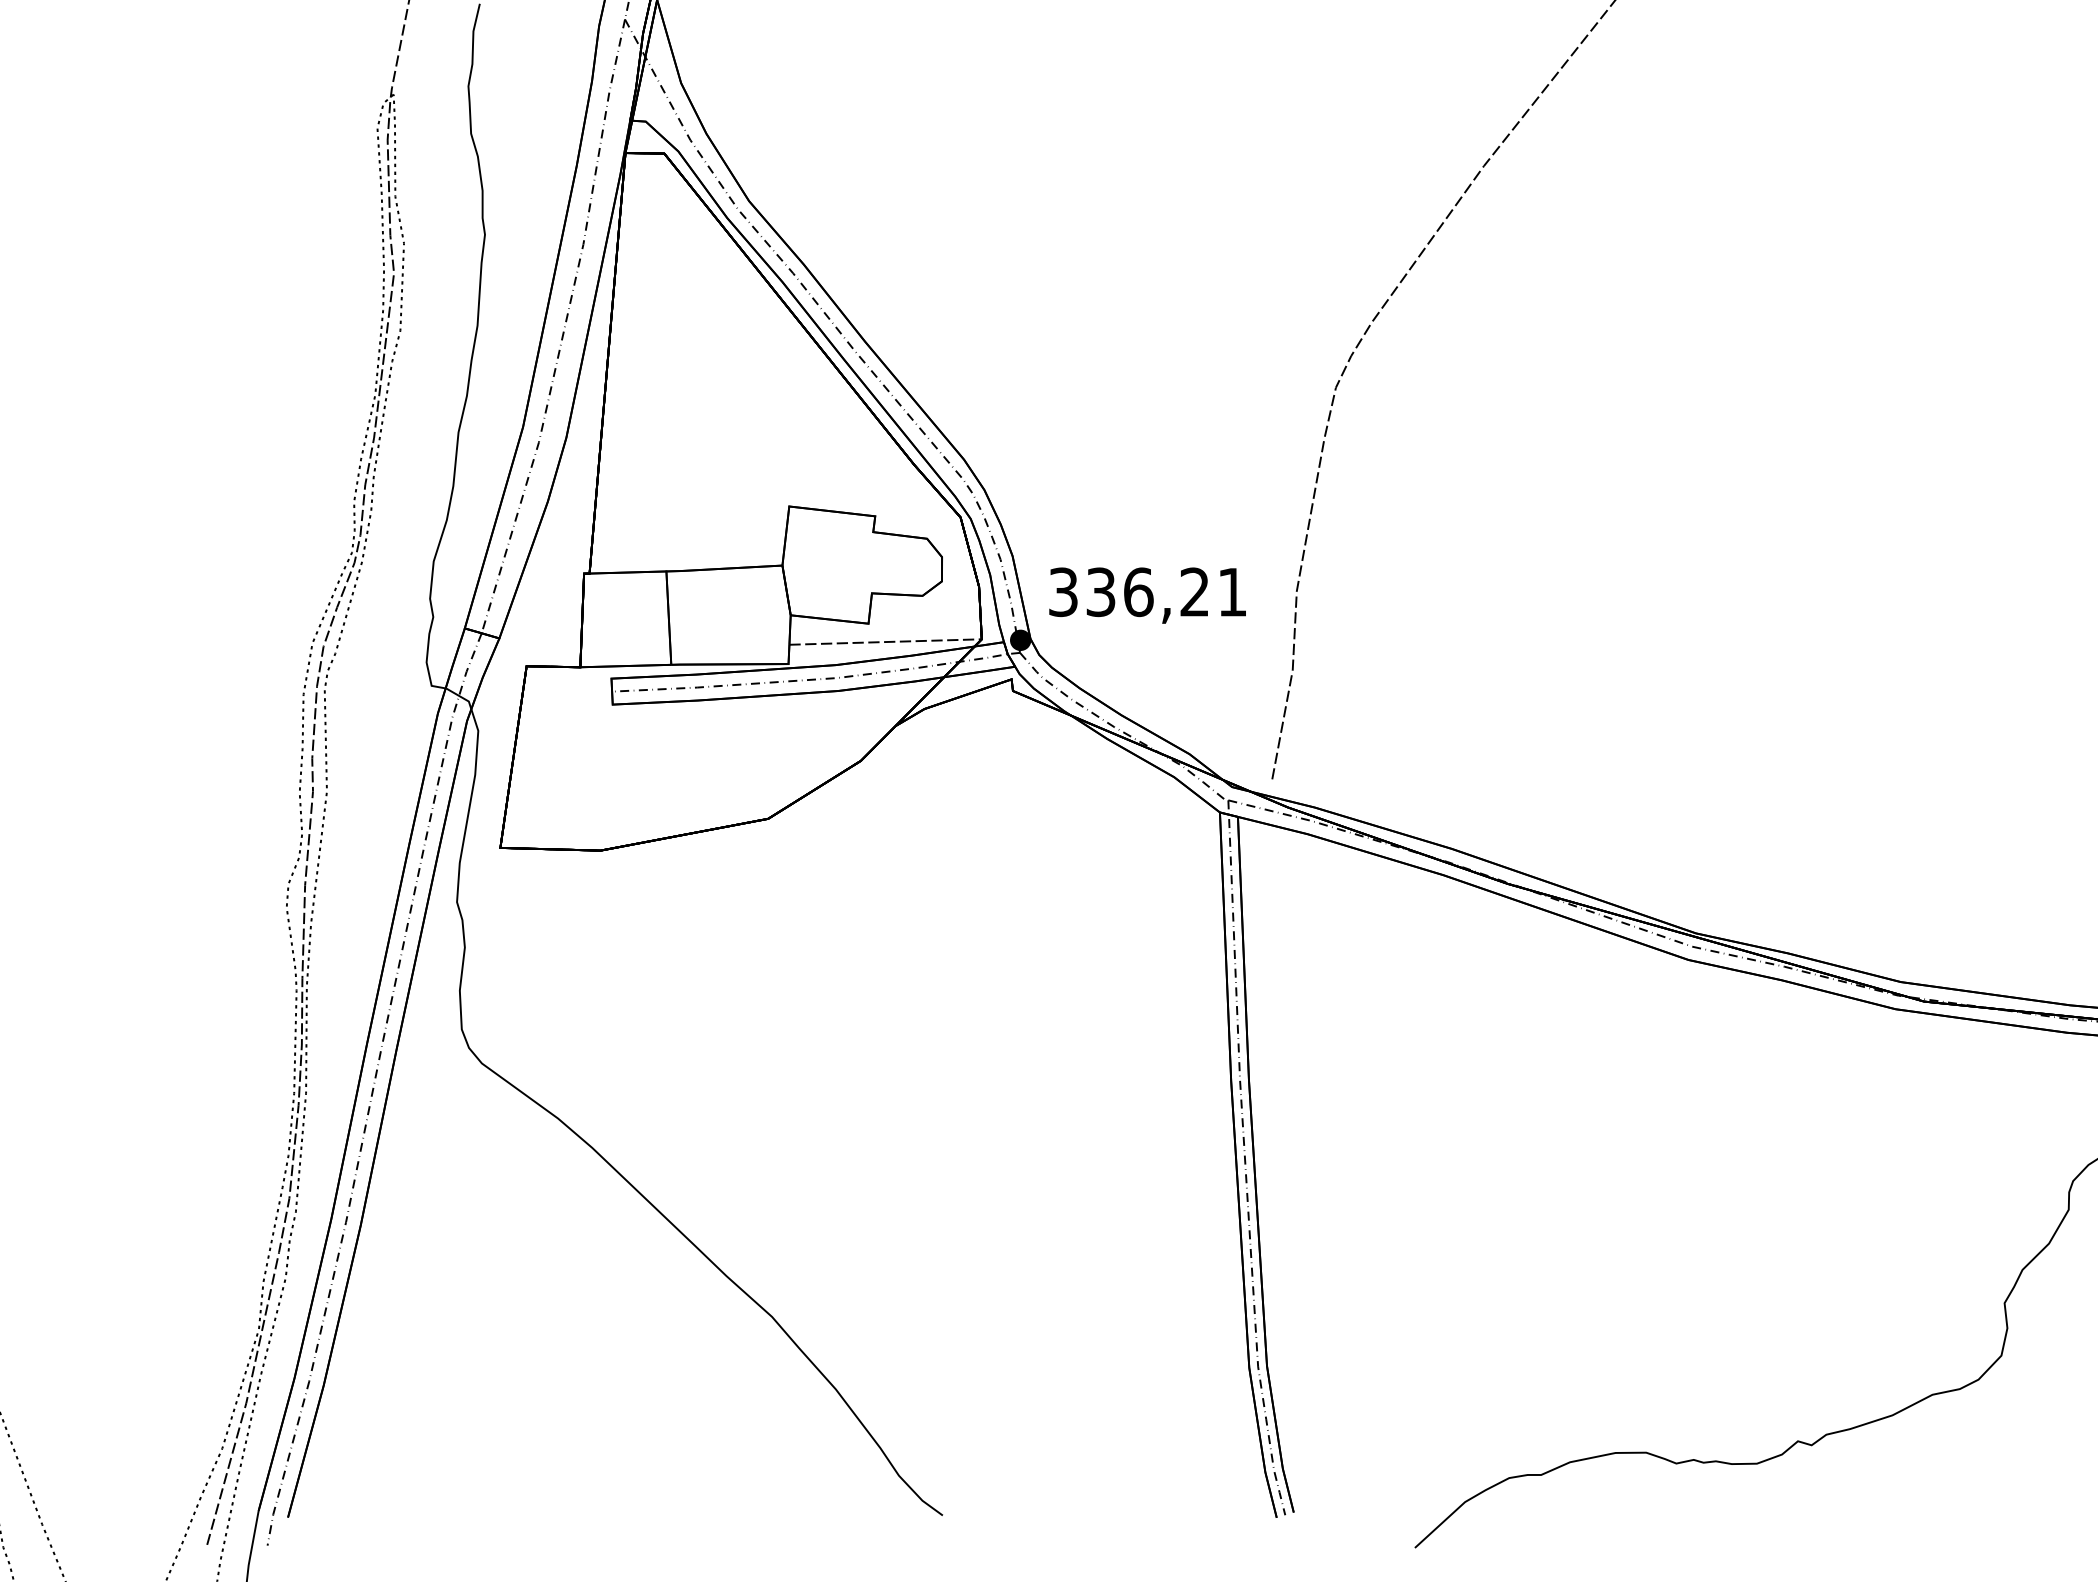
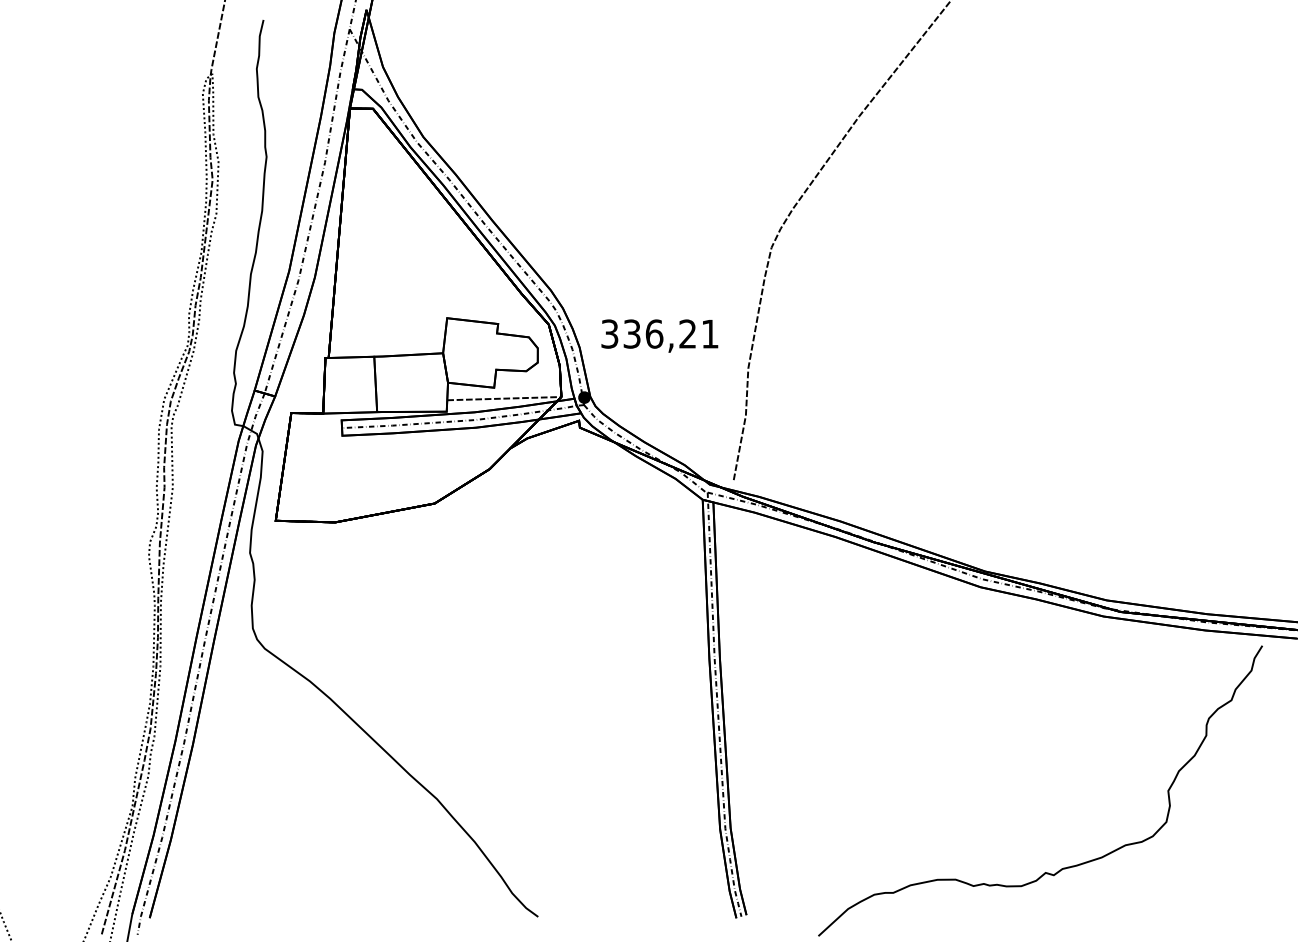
text: (1147, 594) -> (659, 335), moved

